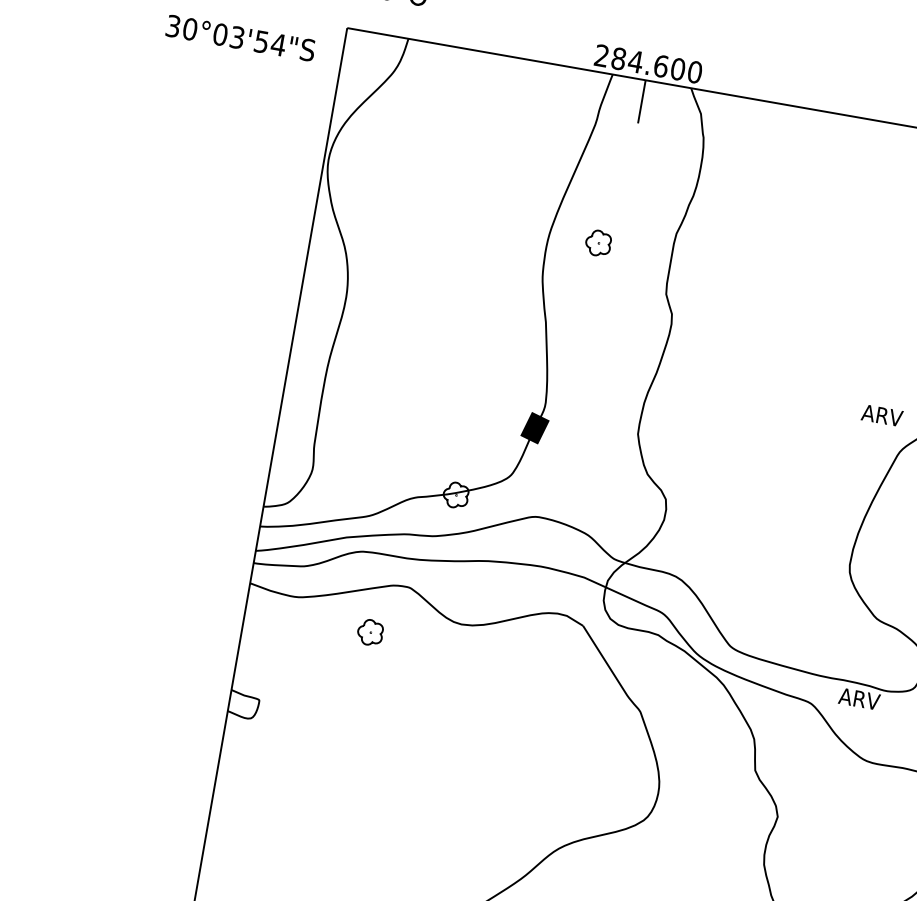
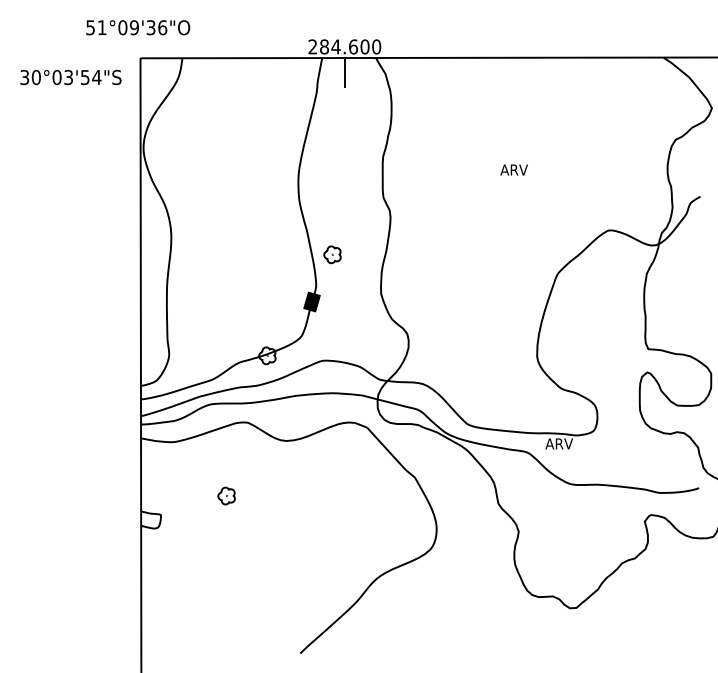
part: (598, 242) -> (332, 254), moved
text: (881, 414) -> (513, 169), moved
part: (370, 631) -> (226, 495), moved

